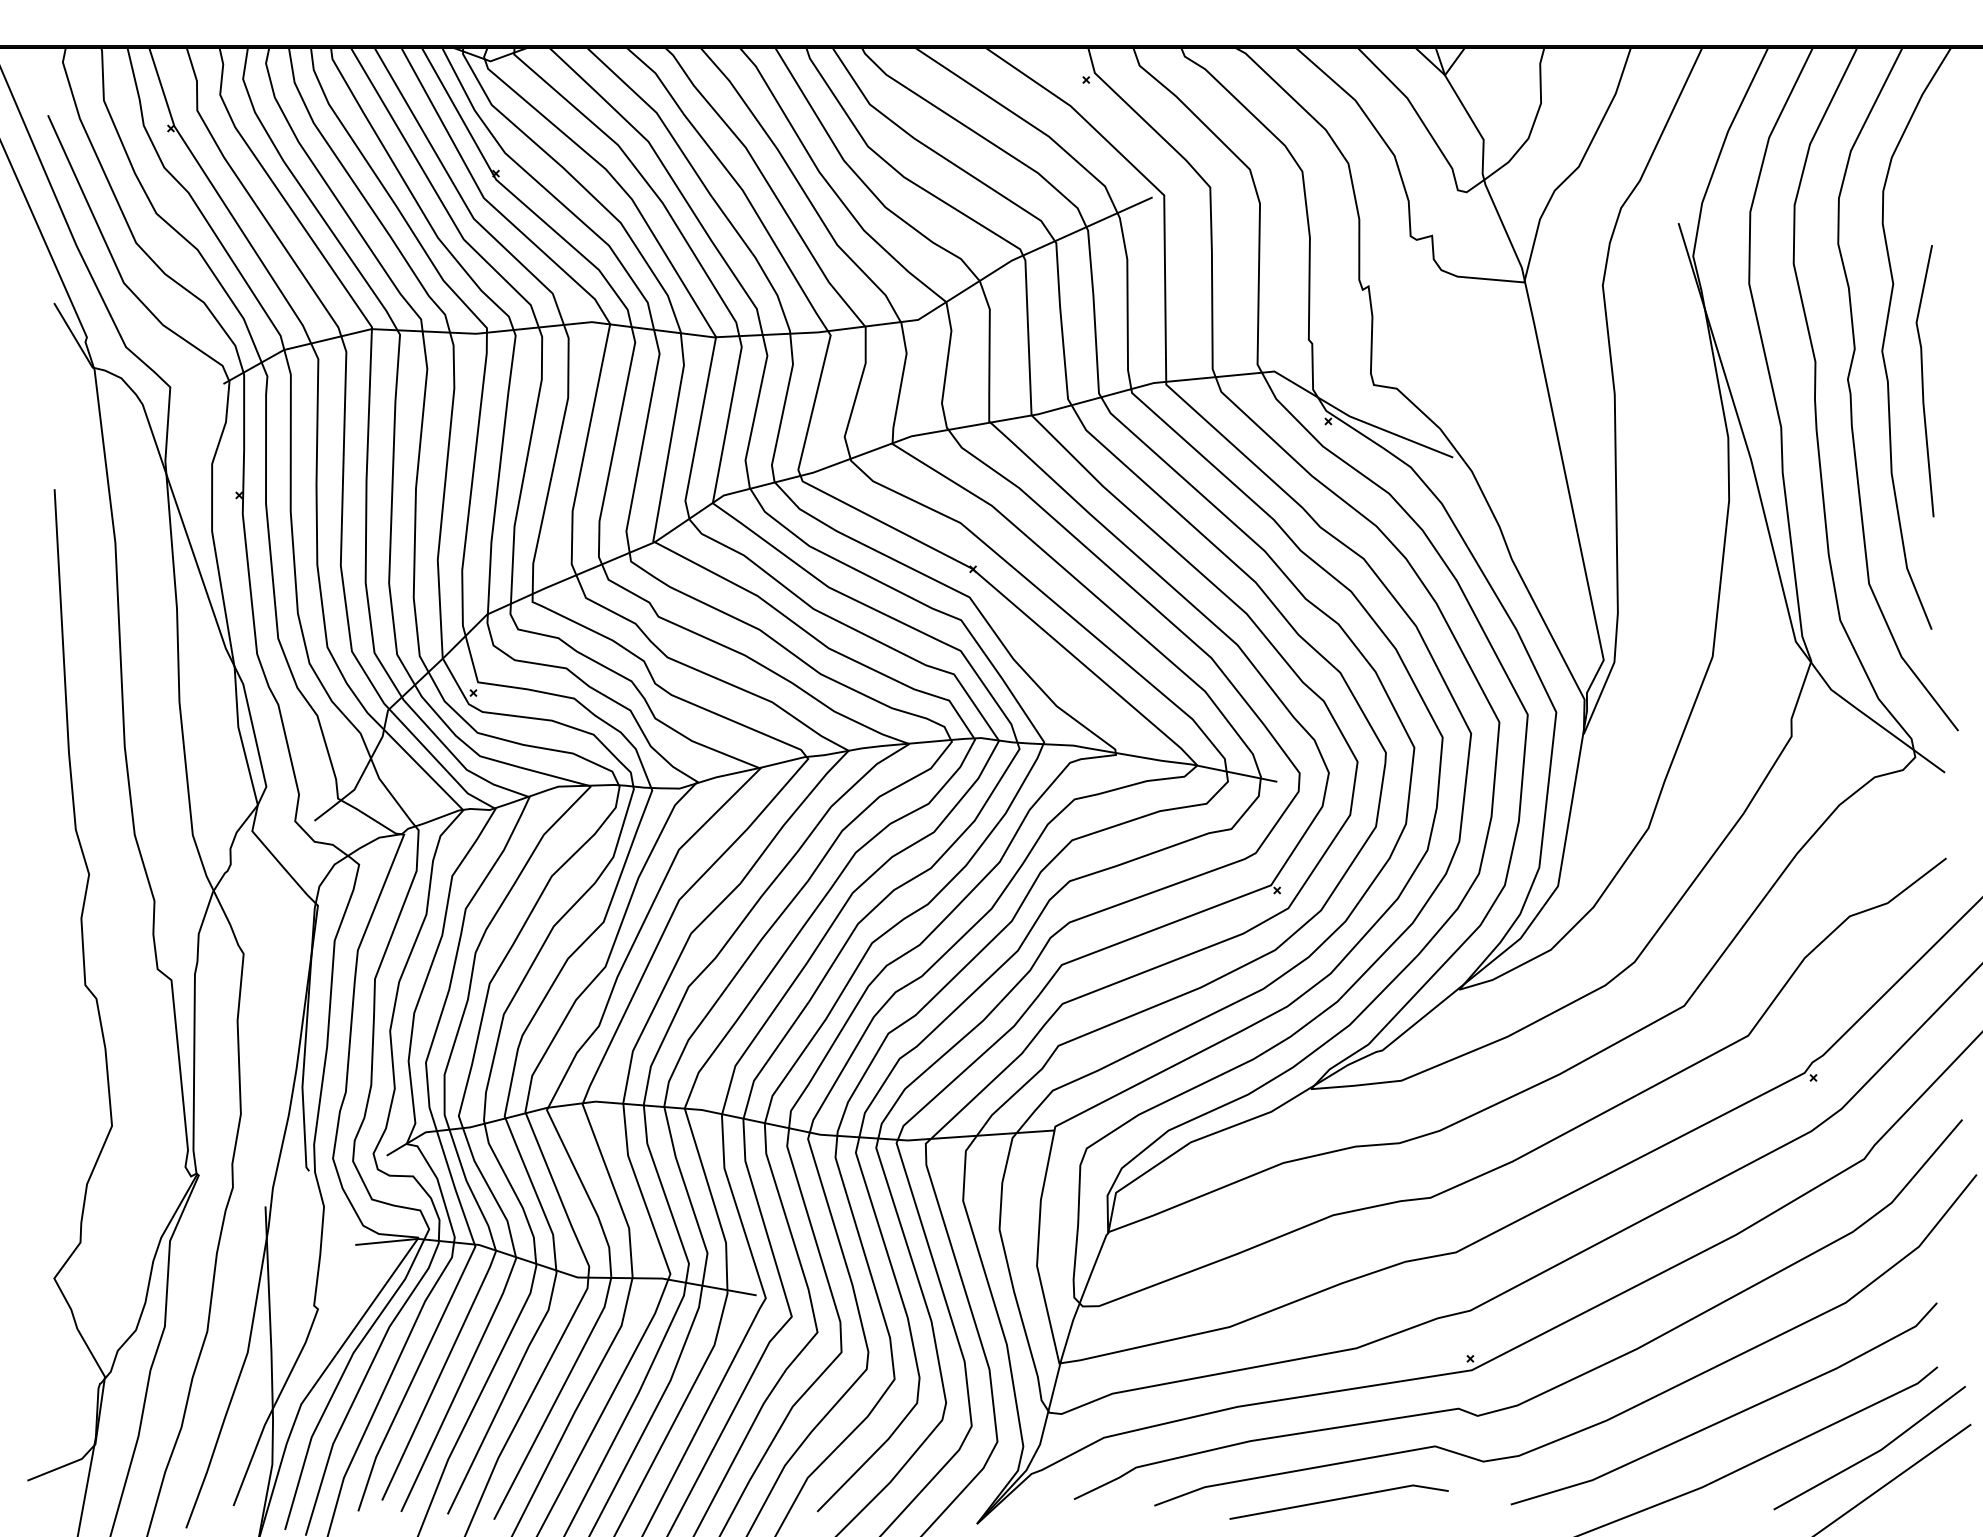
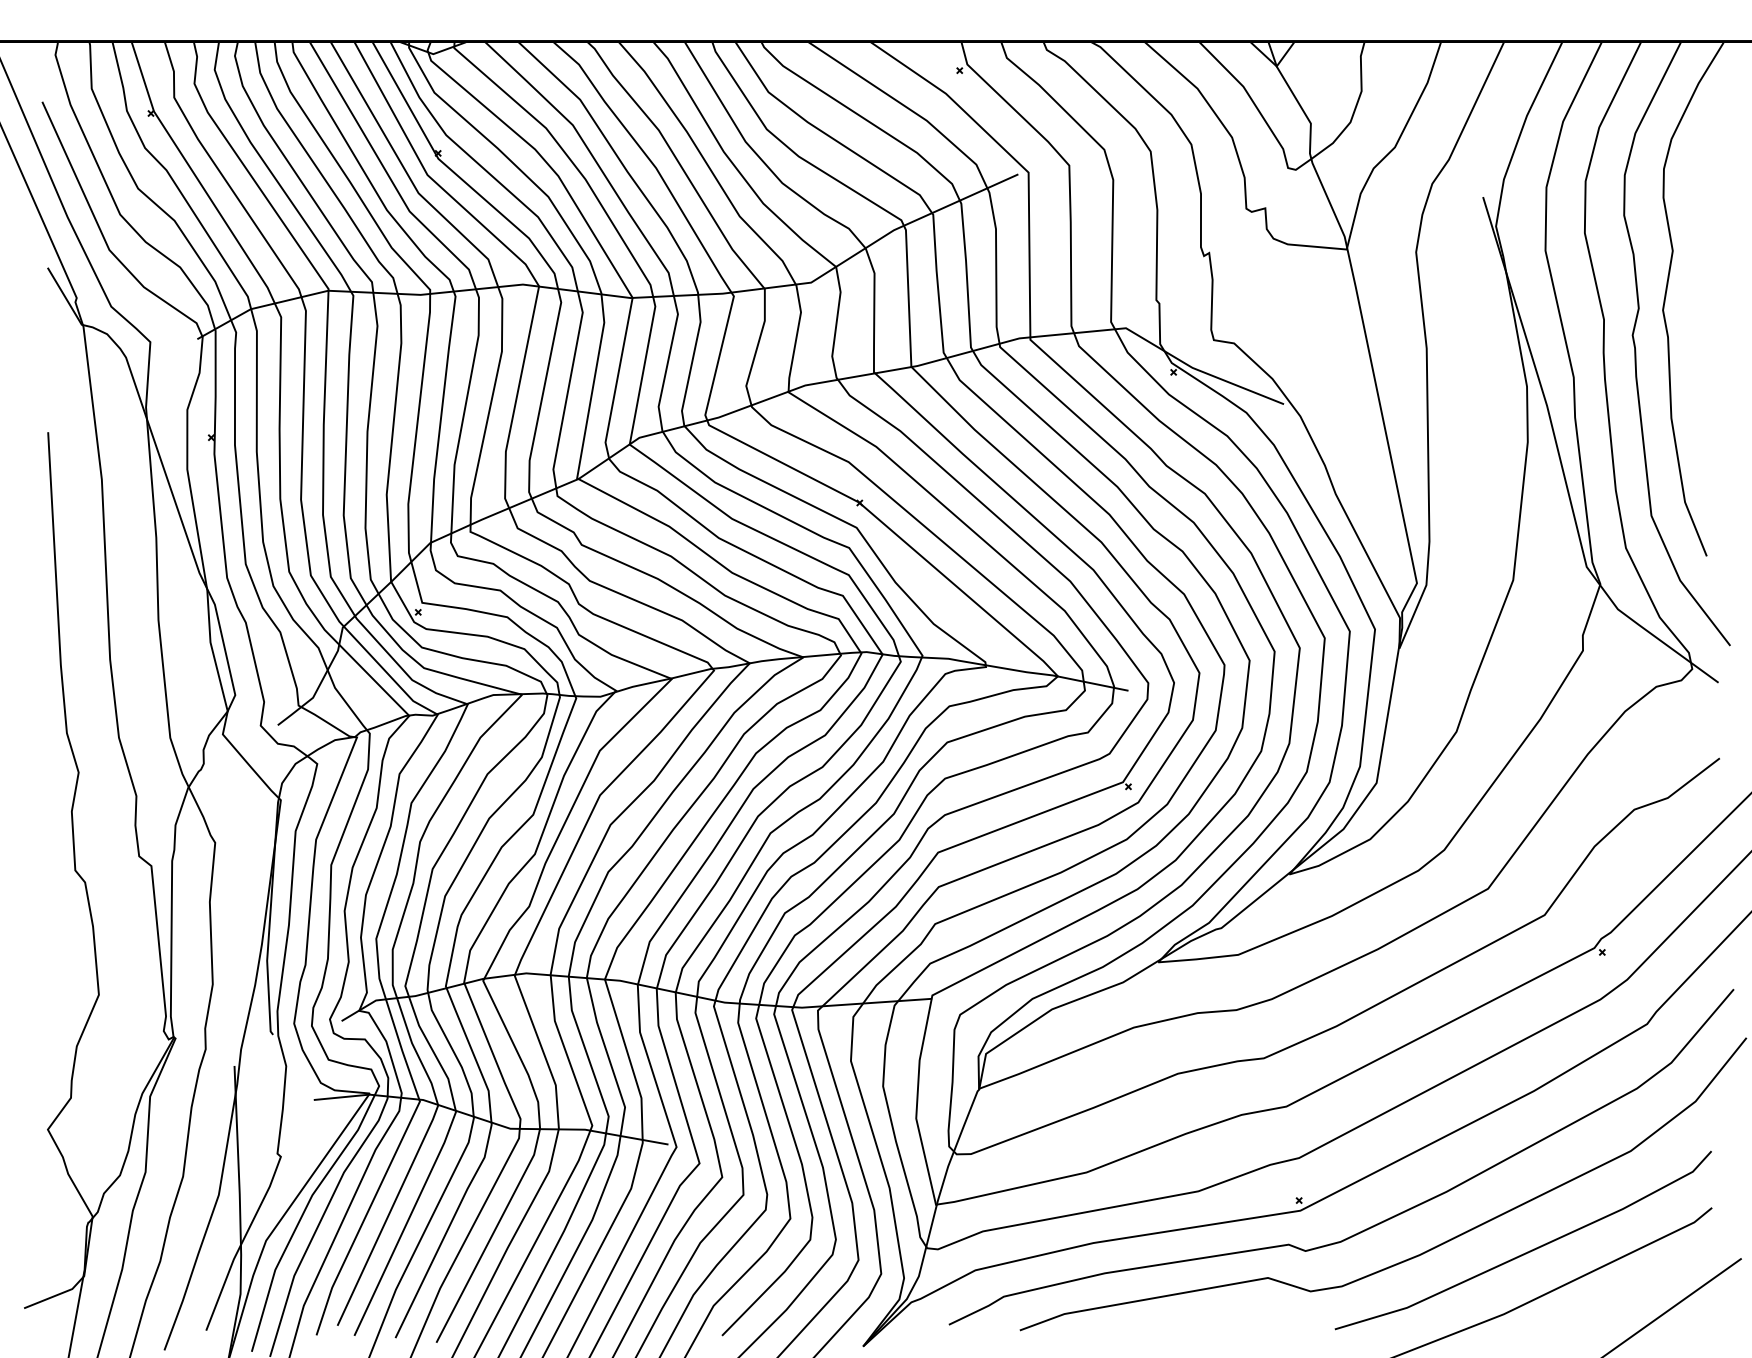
line: (1923, 381) -> (1699, 337), removed
line: (1872, 1453) -> (1654, 1284), removed
line: (1337, 1500) -> (1181, 1325), removed

